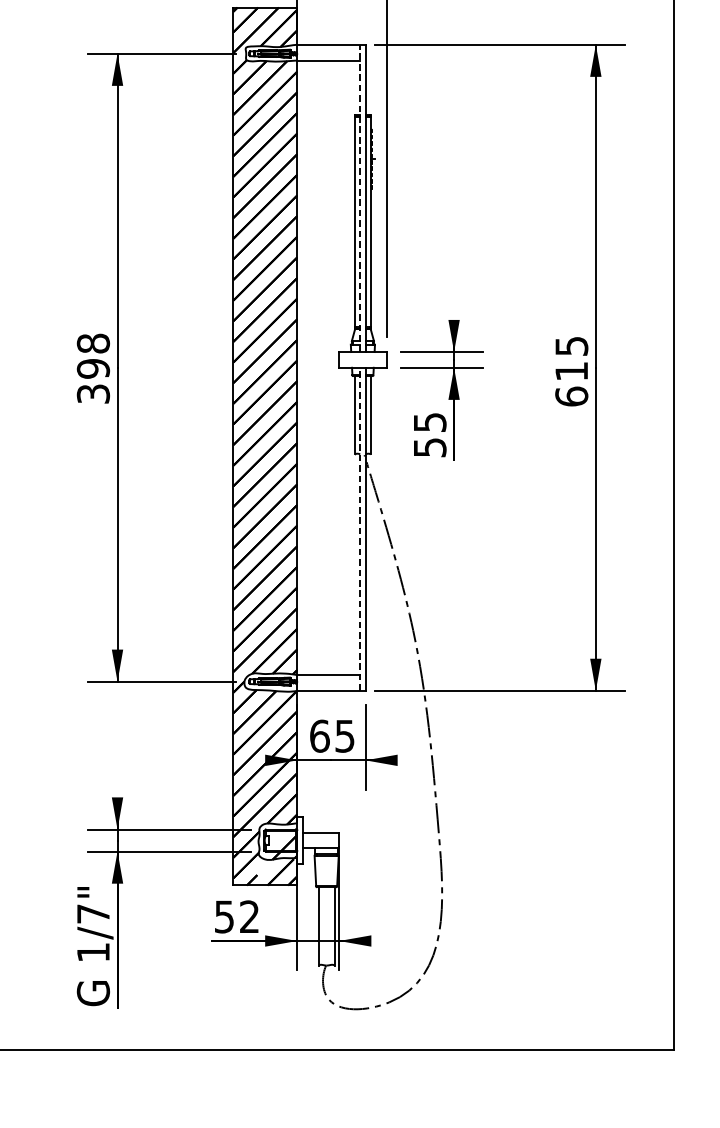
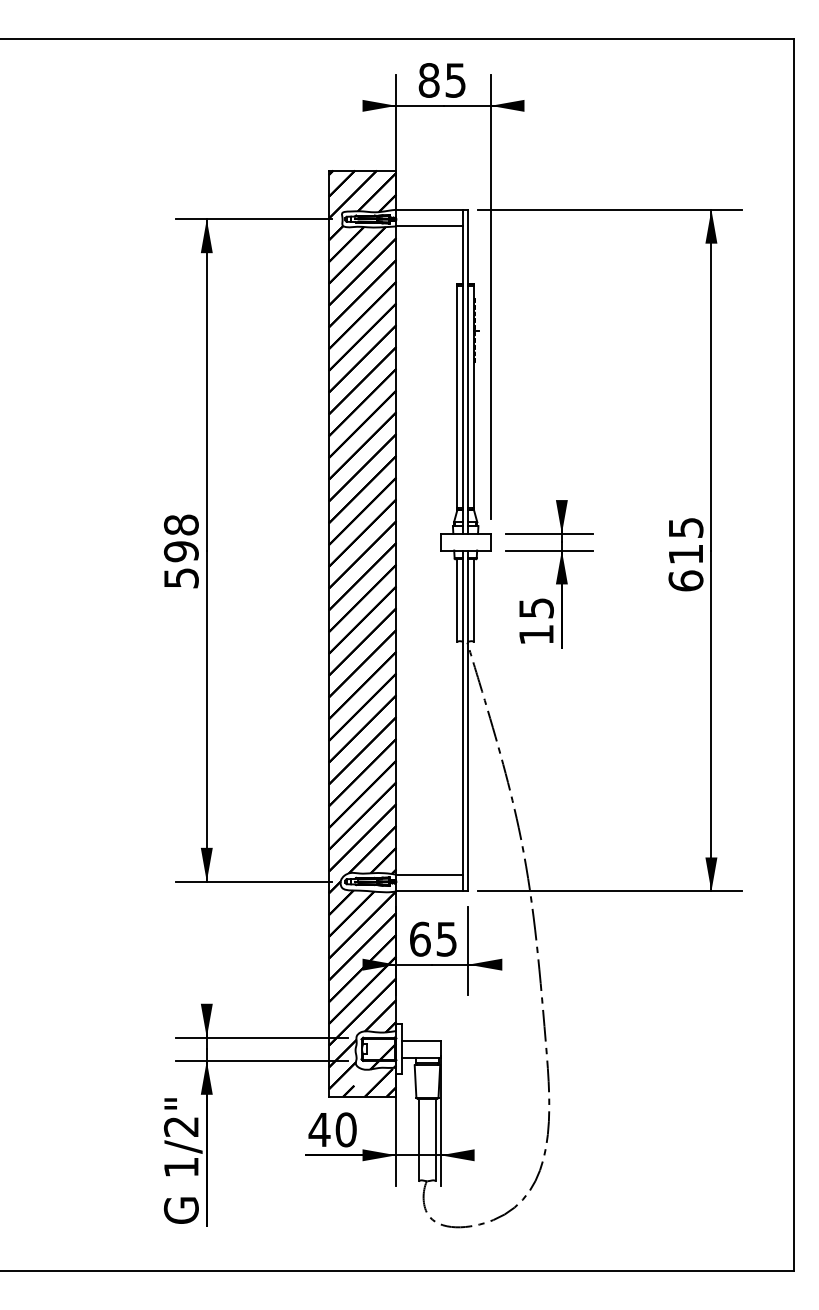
line: (359, 198) -> (462, 371), dashed -> solid
text: (92, 393) -> (180, 577), 398 -> 598
text: (430, 447) -> (536, 634), 55 -> 15
line: (359, 528) -> (462, 720), dashed -> solid
text: (92, 913) -> (180, 1126), 1/7" -> 1/2"
text: (236, 916) -> (332, 1129), 52 -> 40

